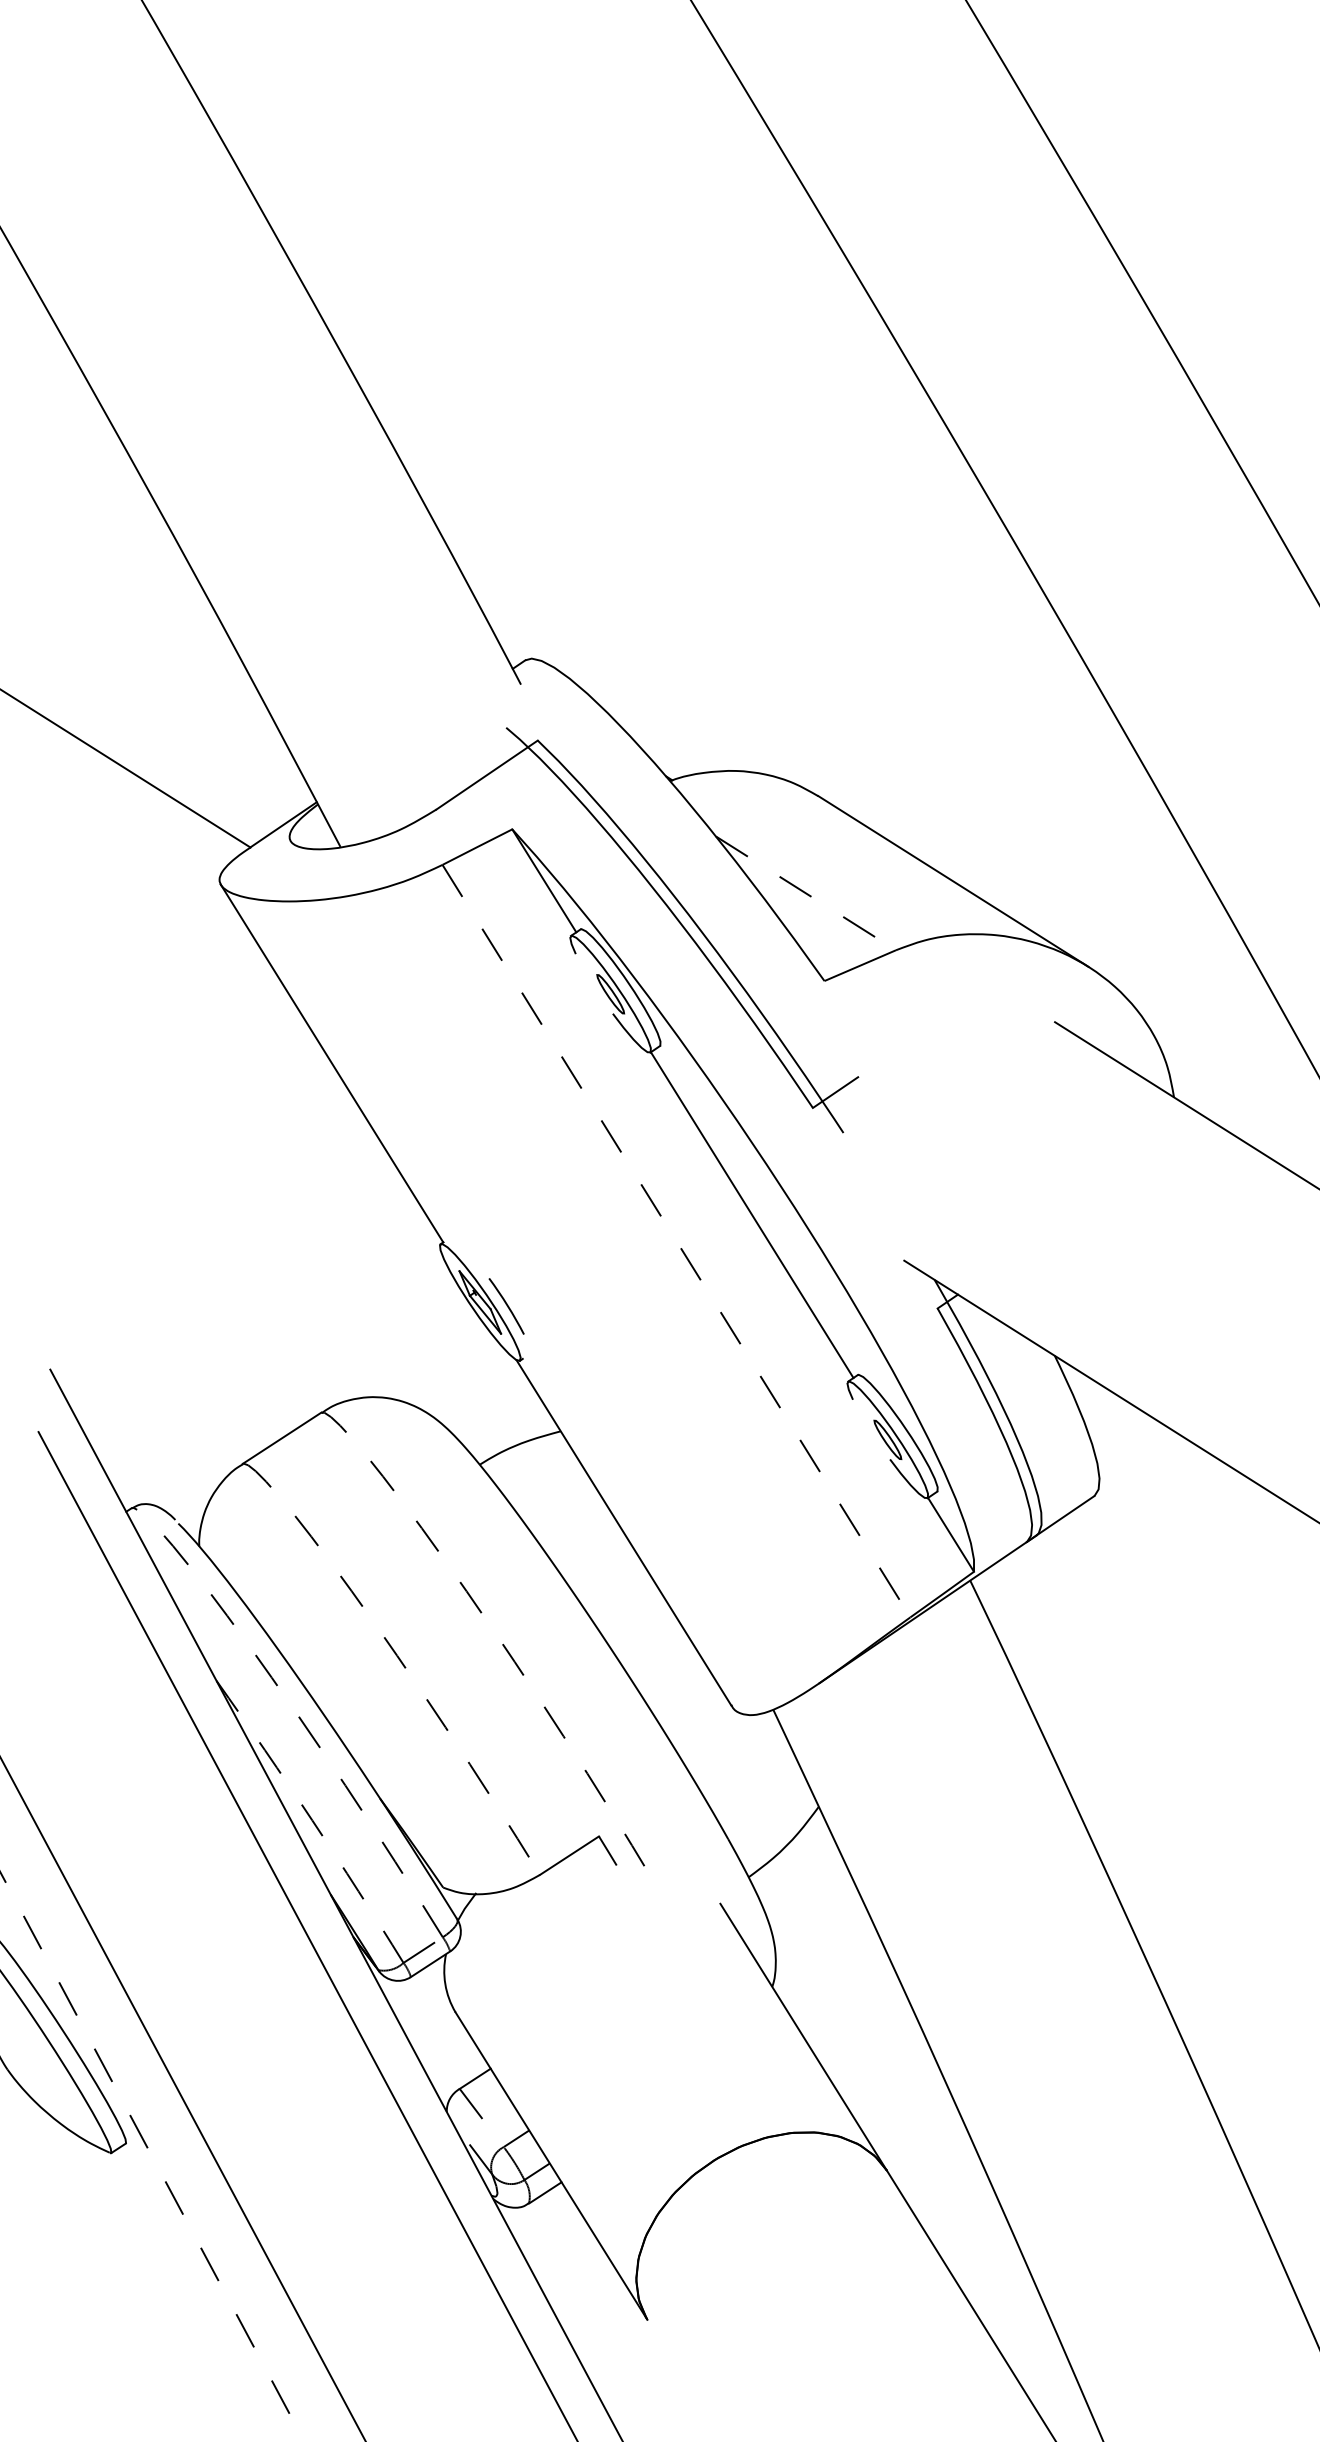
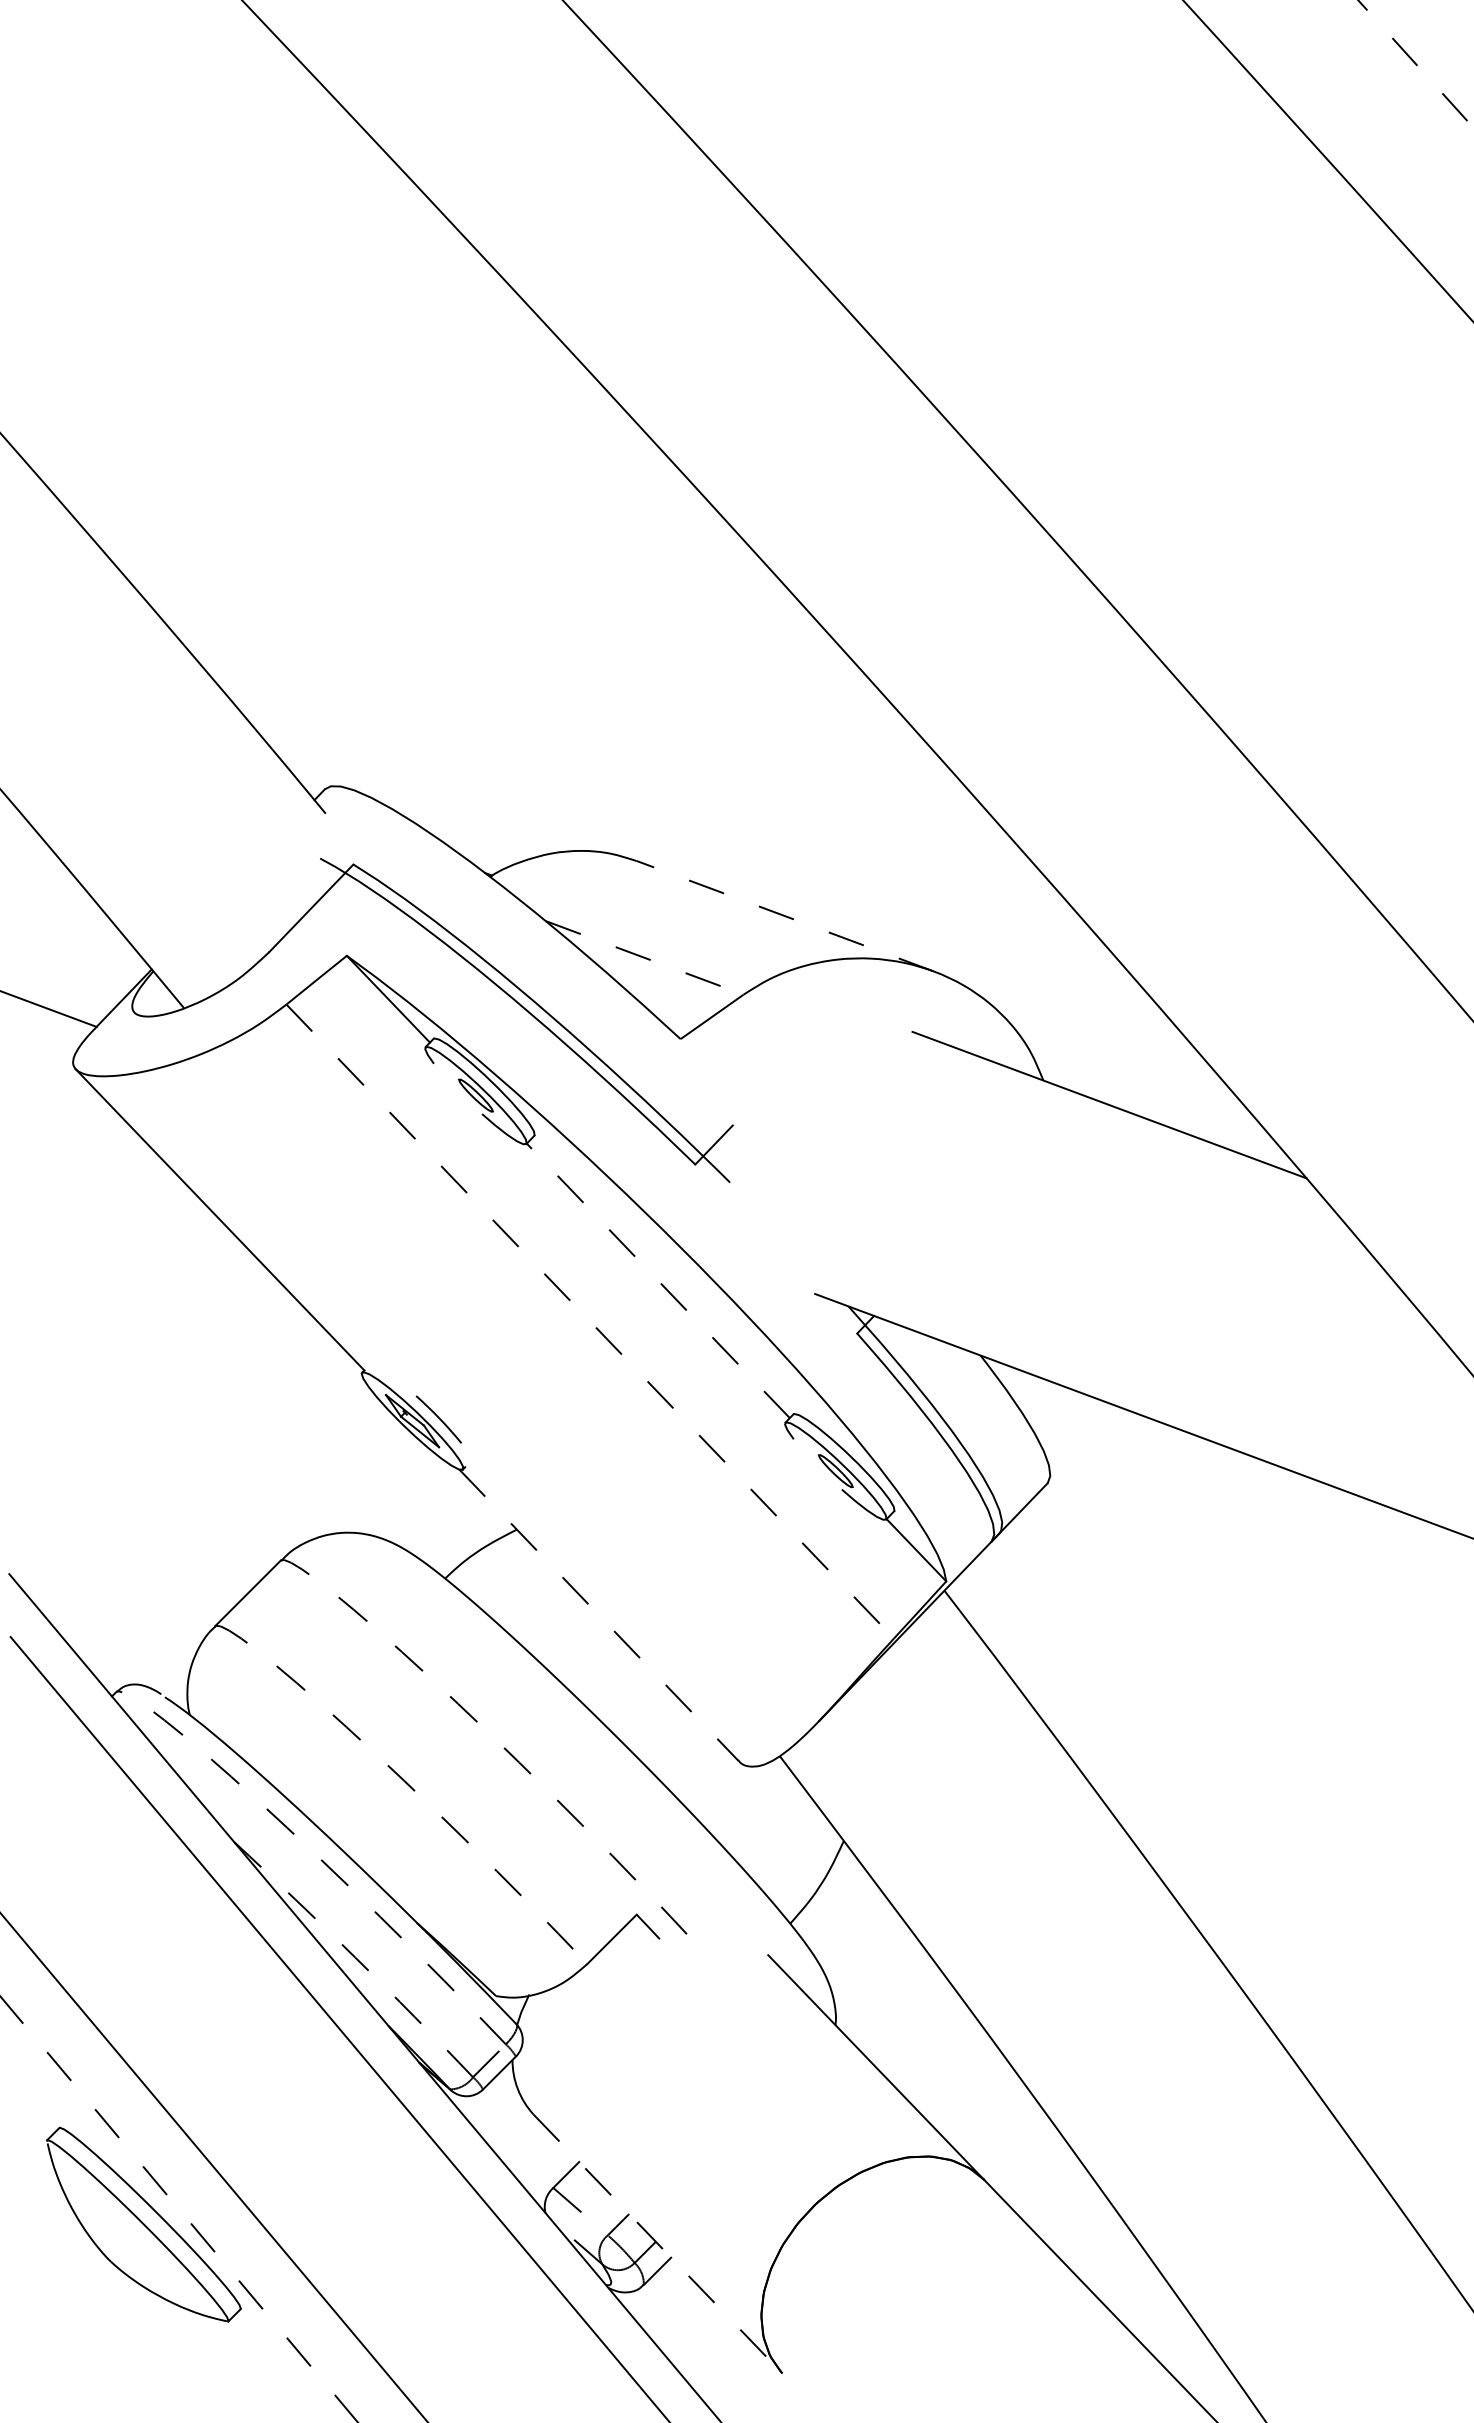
line: (952, 881) -> (784, 916), solid -> dashed
line: (751, 1214) -> (657, 1280), solid -> dashed
line: (623, 1533) -> (598, 1615), solid -> dashed
line: (551, 2166) -> (658, 2244), solid -> dashed

